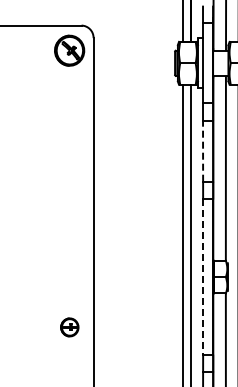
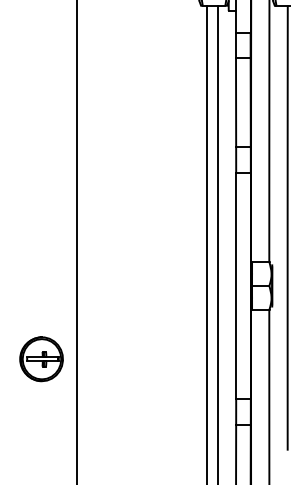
line: (203, 150) -> (236, 101), dashed -> solid
line: (203, 277) -> (236, 286), dashed -> solid
part: (69, 327) -> (41, 359), size x1.67

